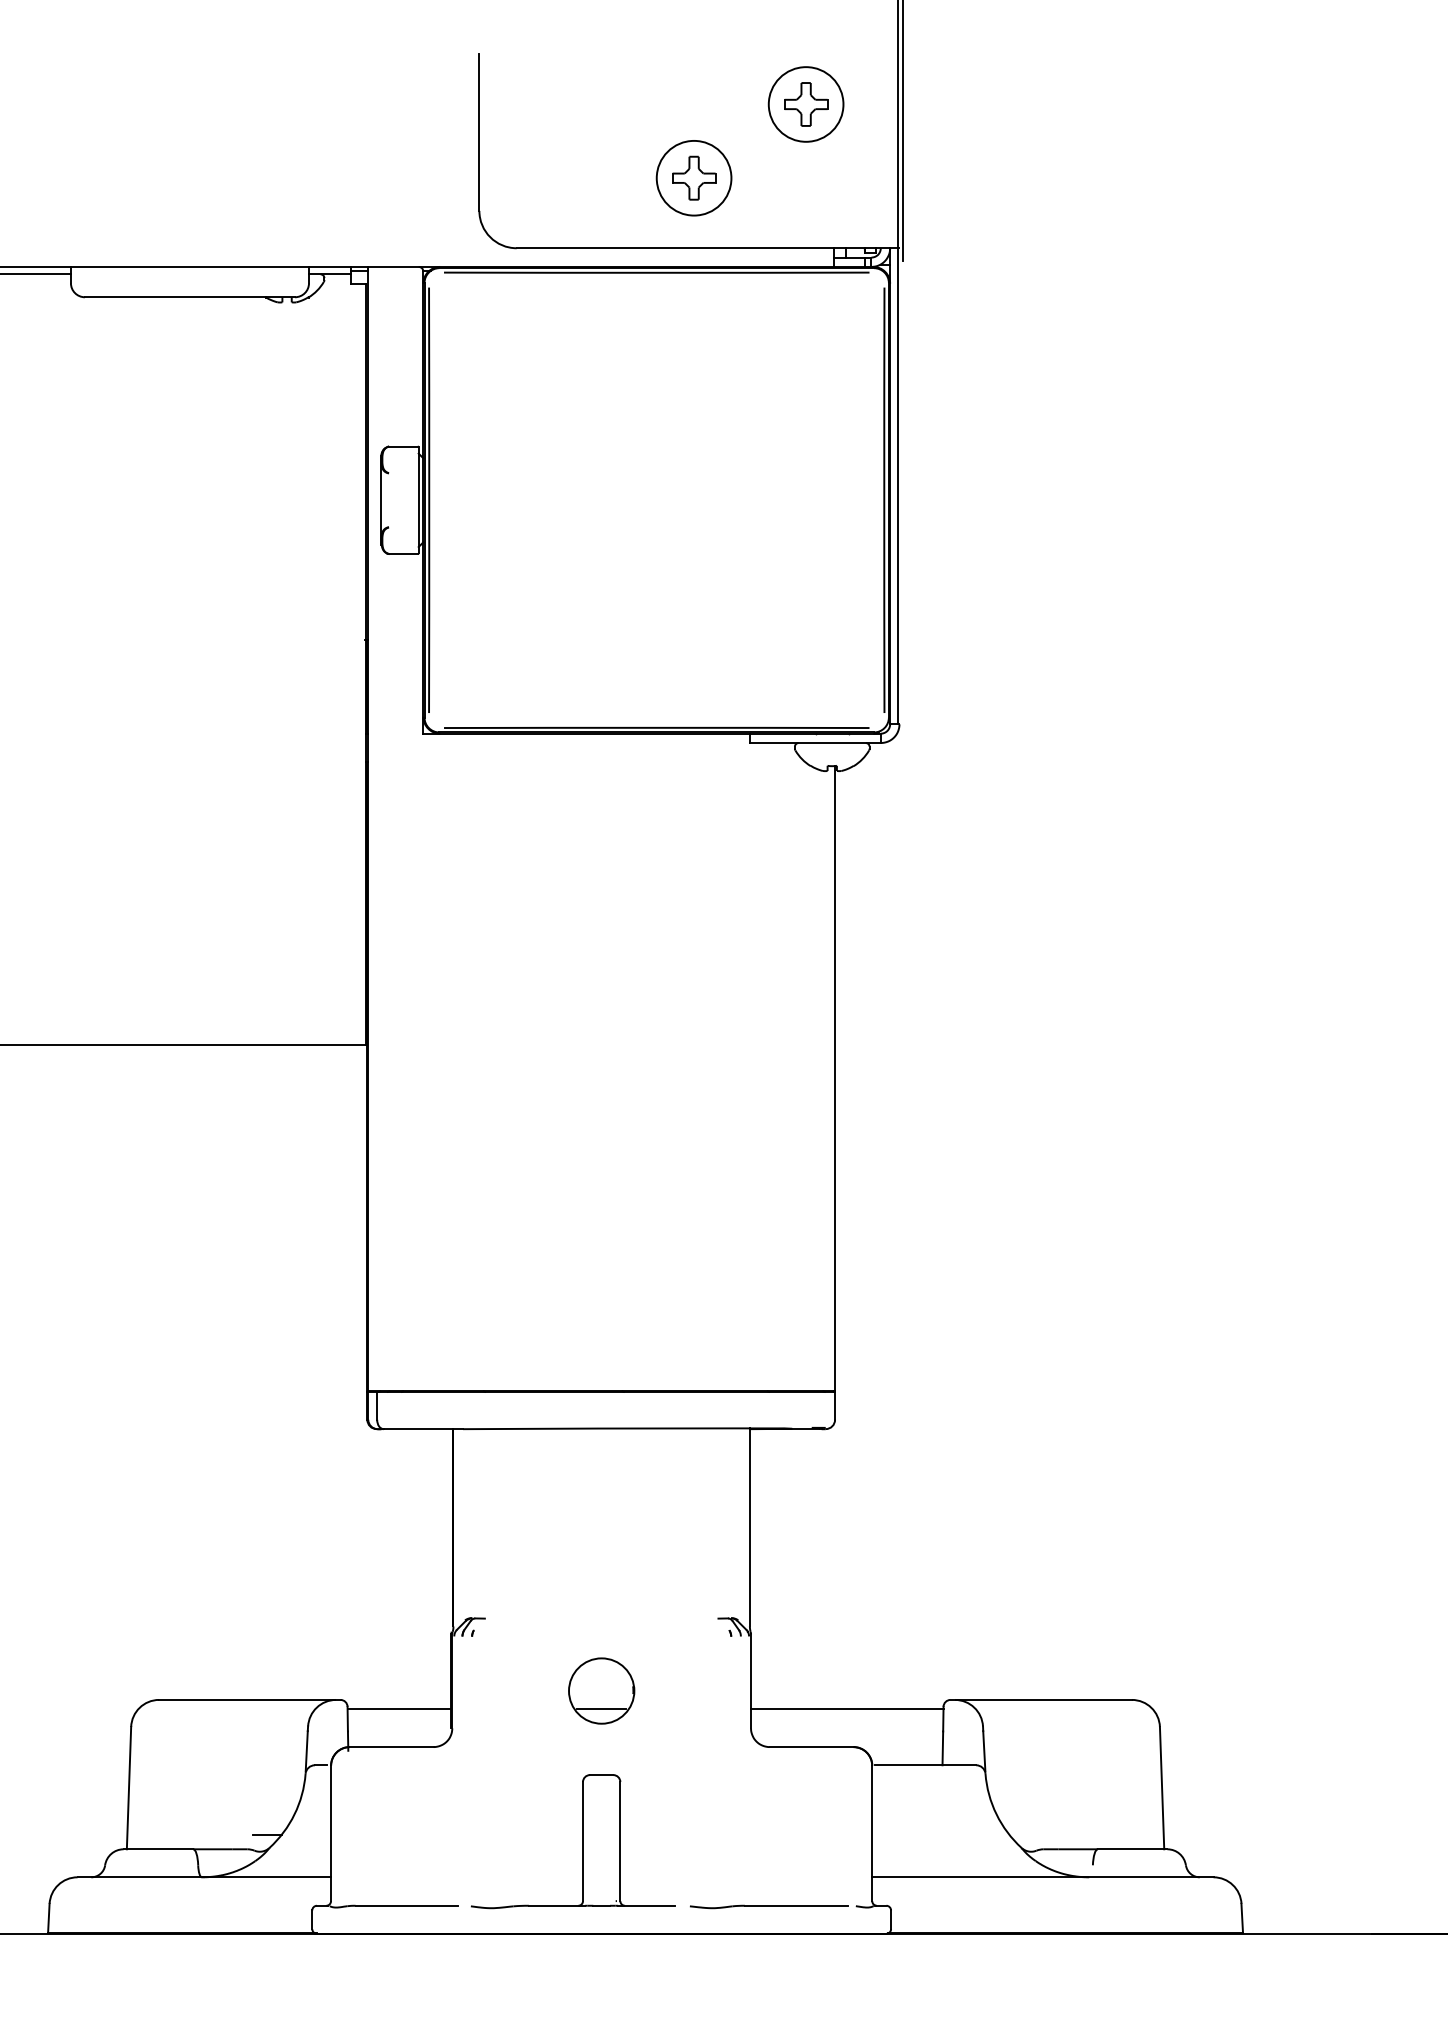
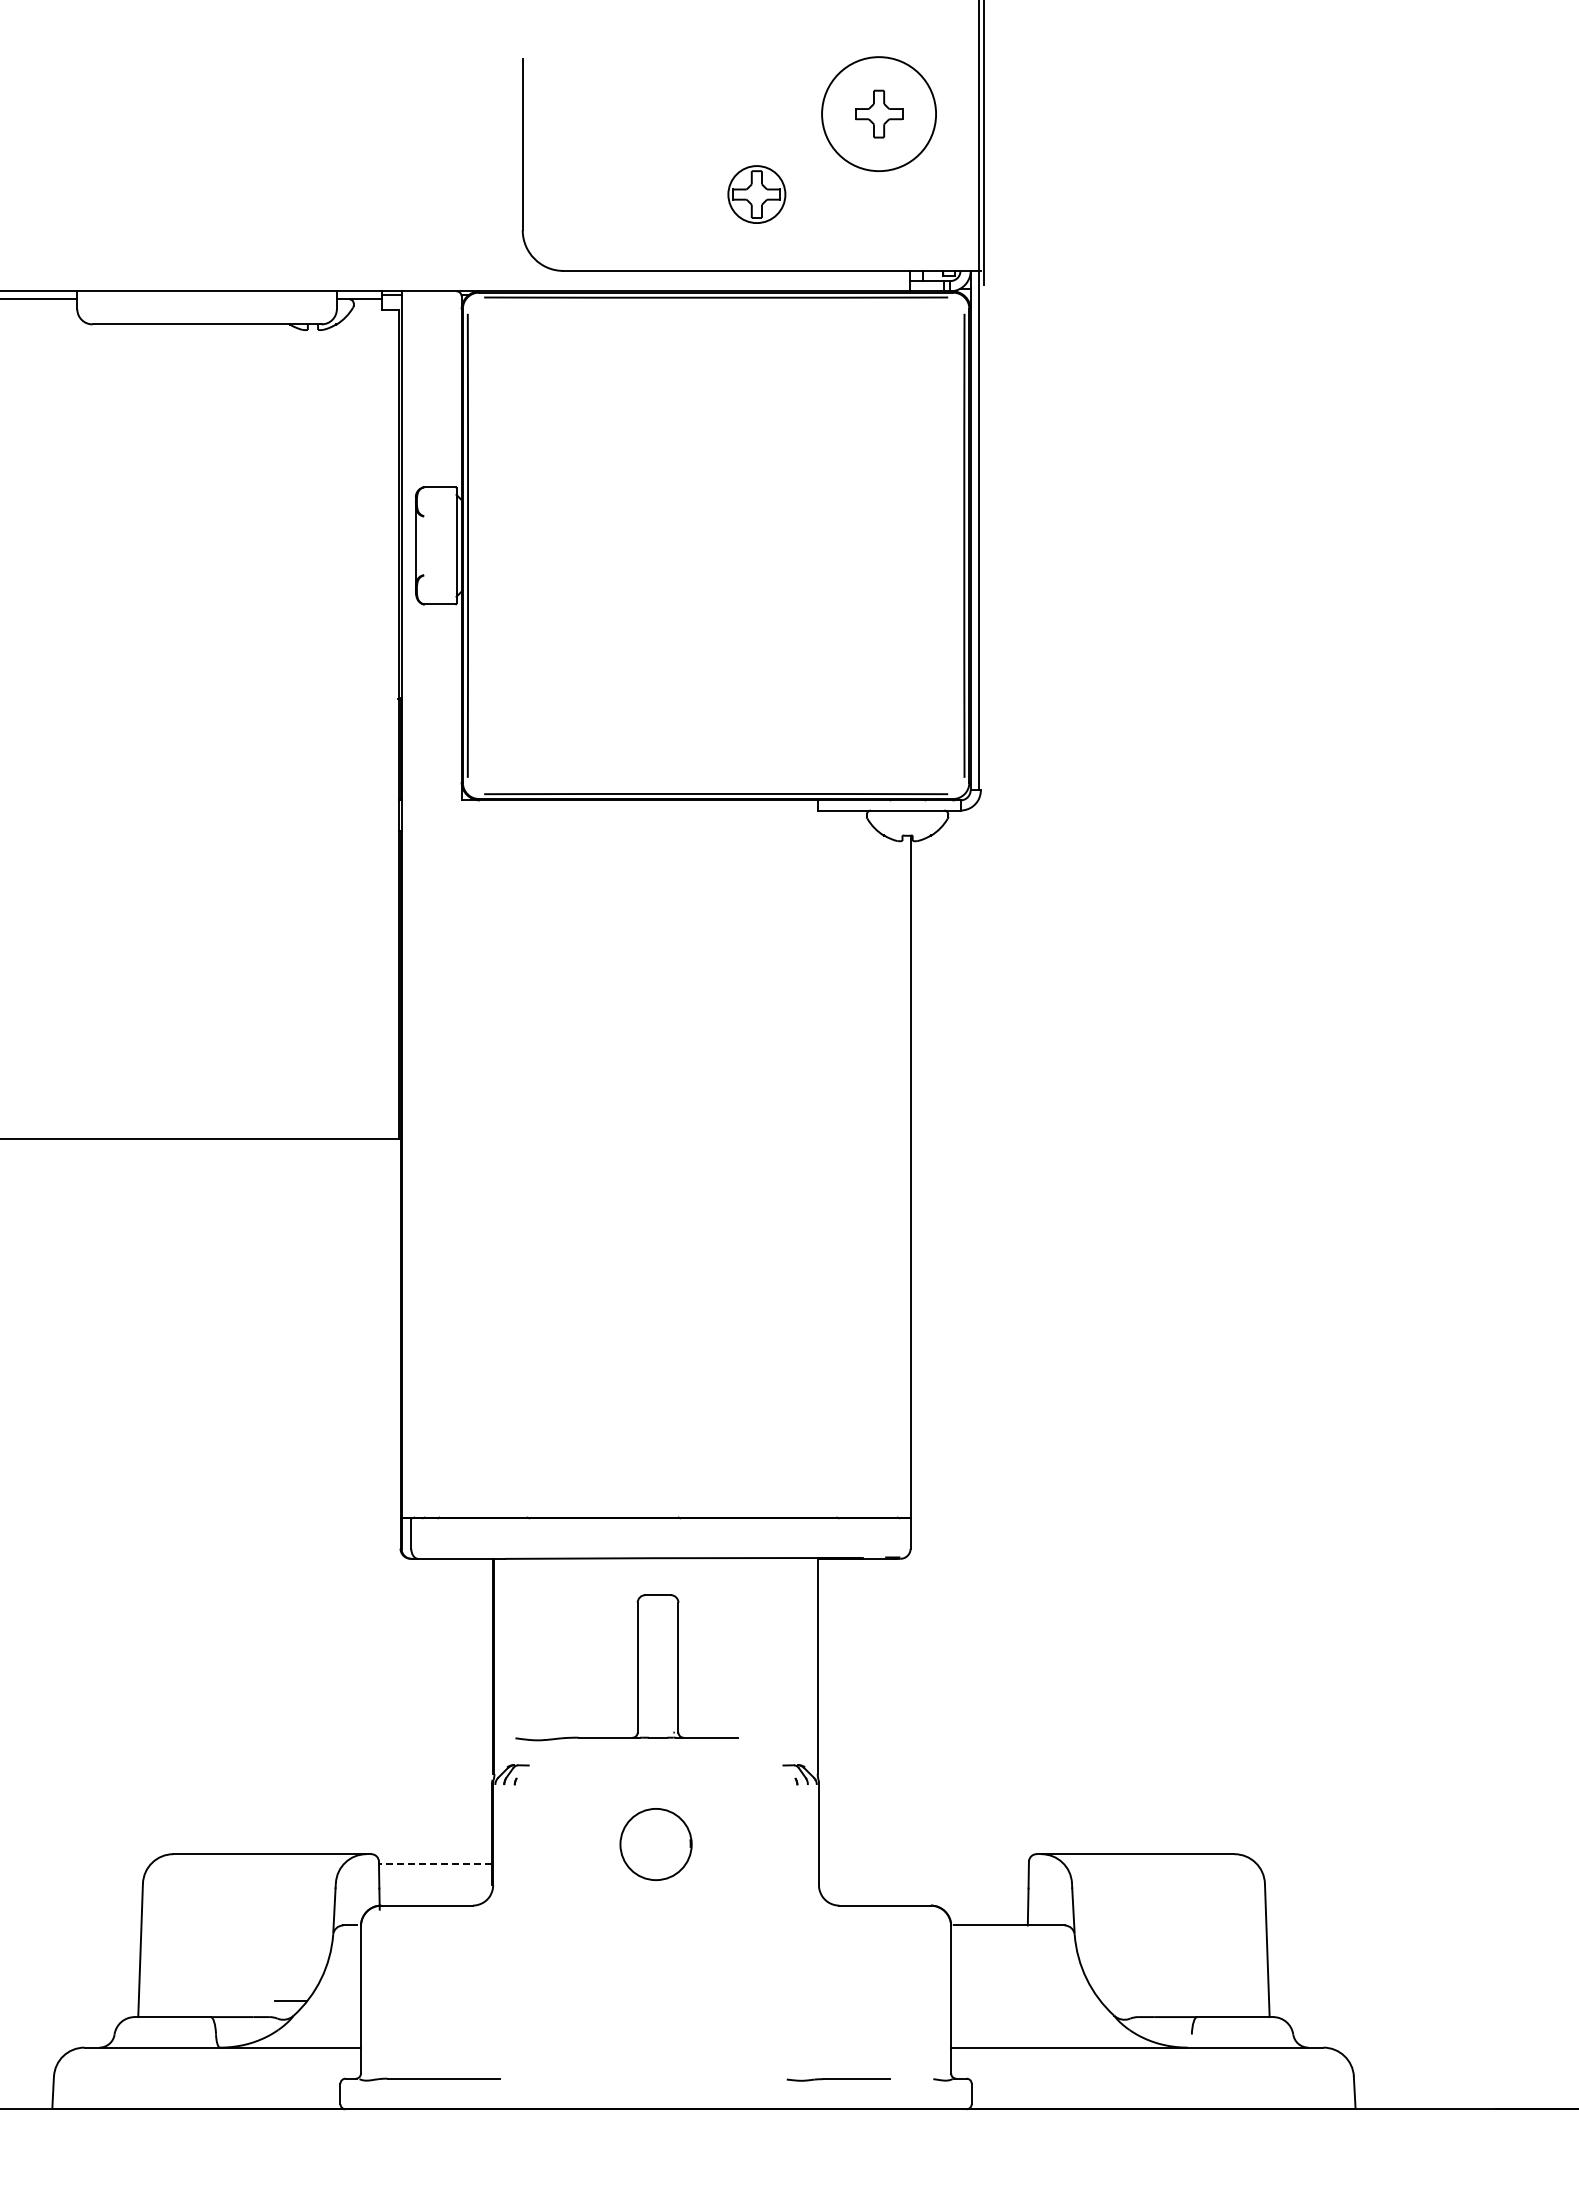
circle: (805, 103) -> (878, 113), size x1.4
circle: (693, 178) -> (756, 194), size x0.7
line: (399, 1709) -> (435, 1864), solid -> dashed
line: (601, 1709) -> (655, 1864), removed
line: (846, 1709) -> (923, 1864), removed
part: (582, 1841) -> (637, 1667), moved
part: (768, 1906) -> (838, 2079), size x0.6

